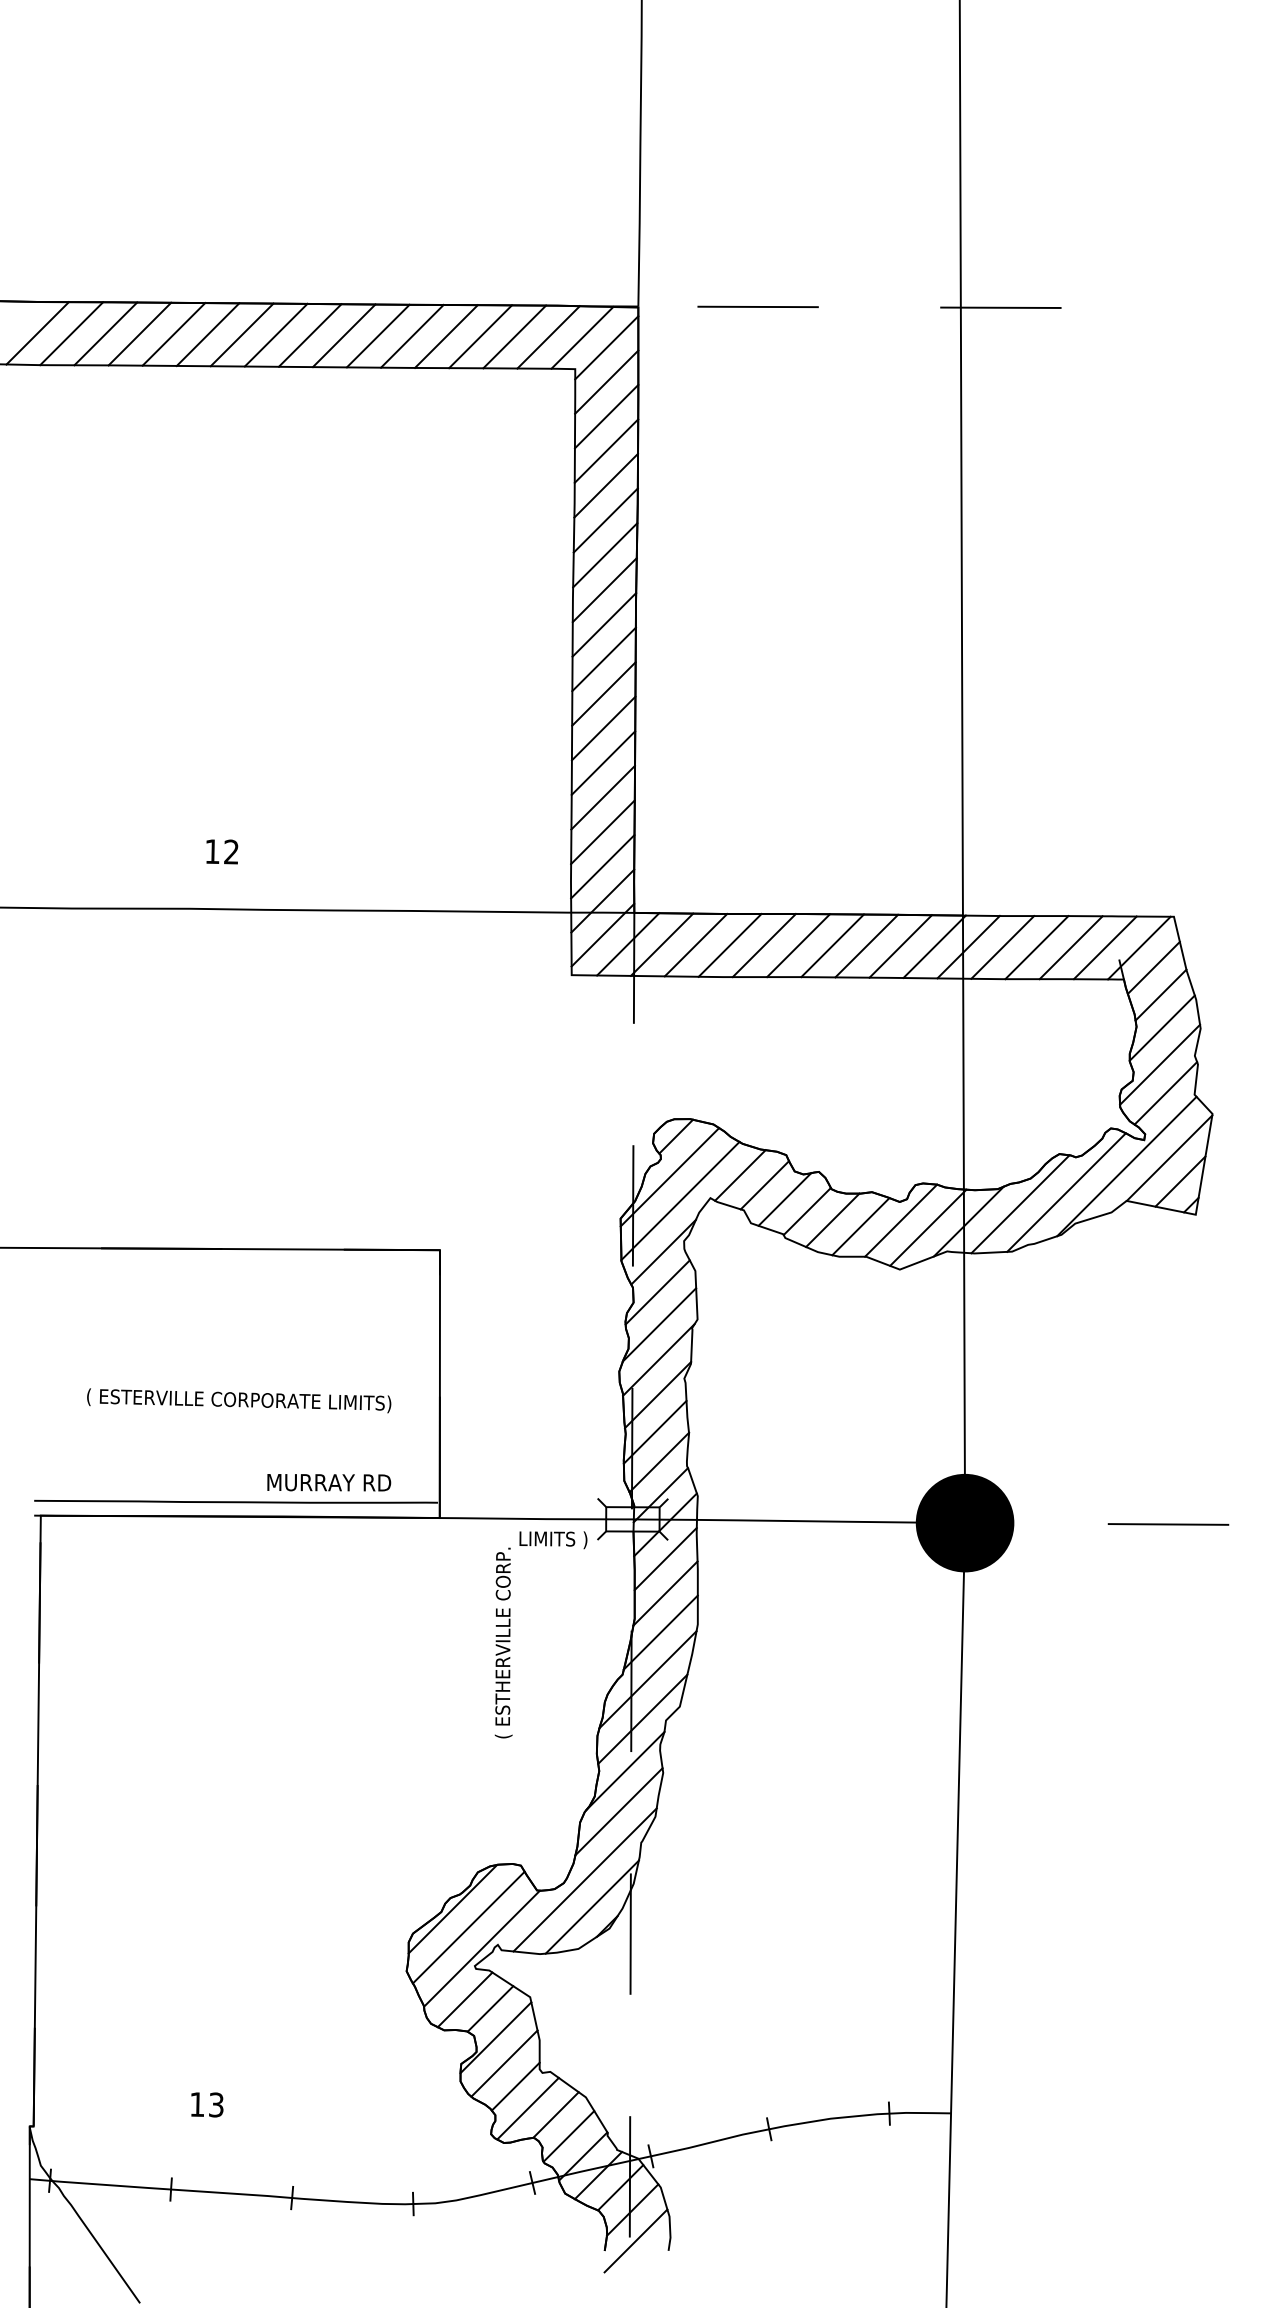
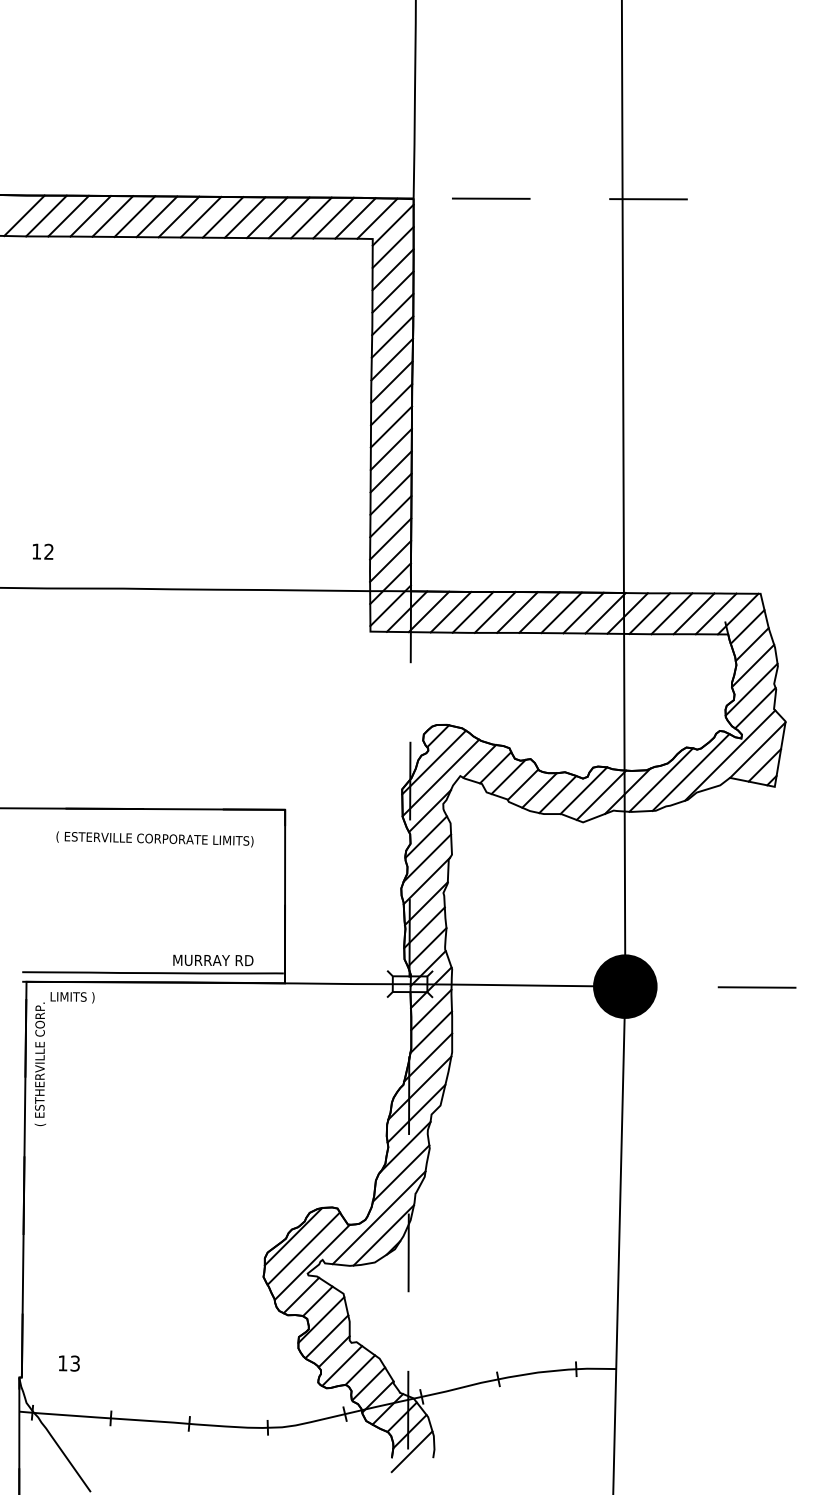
text: (222, 851) -> (43, 551), moved
text: (238, 1400) -> (154, 839), moved
text: (540, 1635) -> (64, 1059), moved
text: (207, 2104) -> (69, 1363), moved

